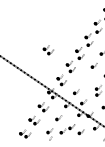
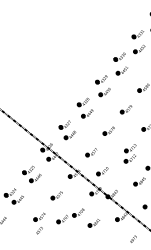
part: (47, 50) -> (46, 76), removed
part: (84, 78) -> (106, 130), added

